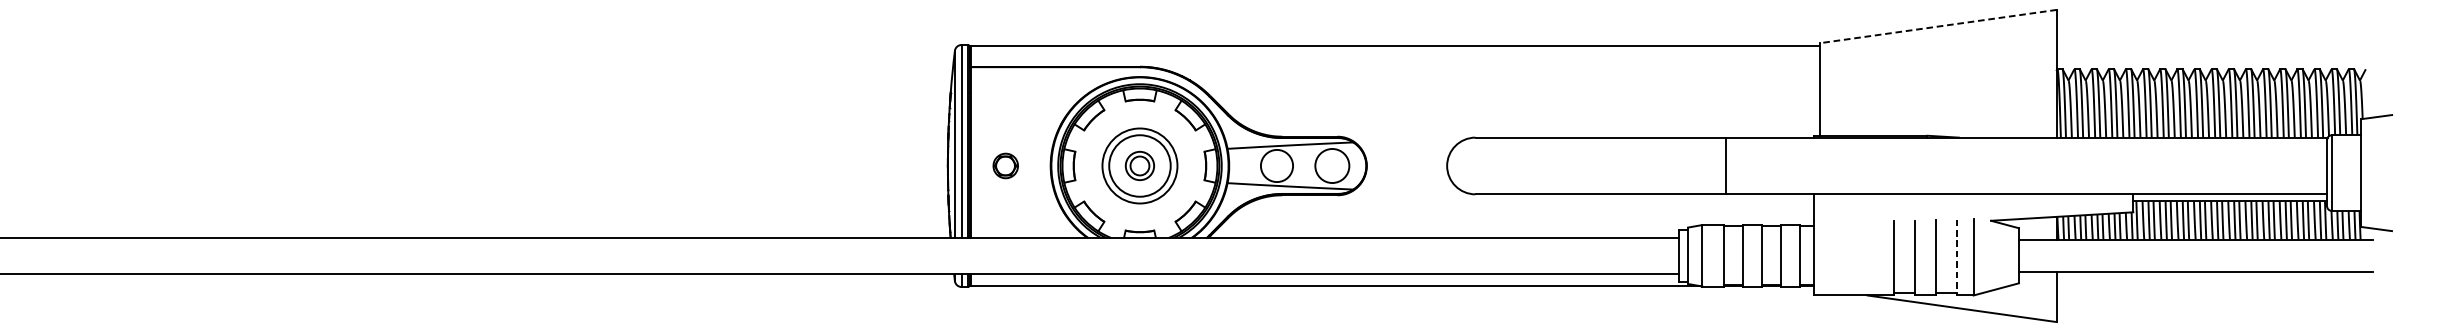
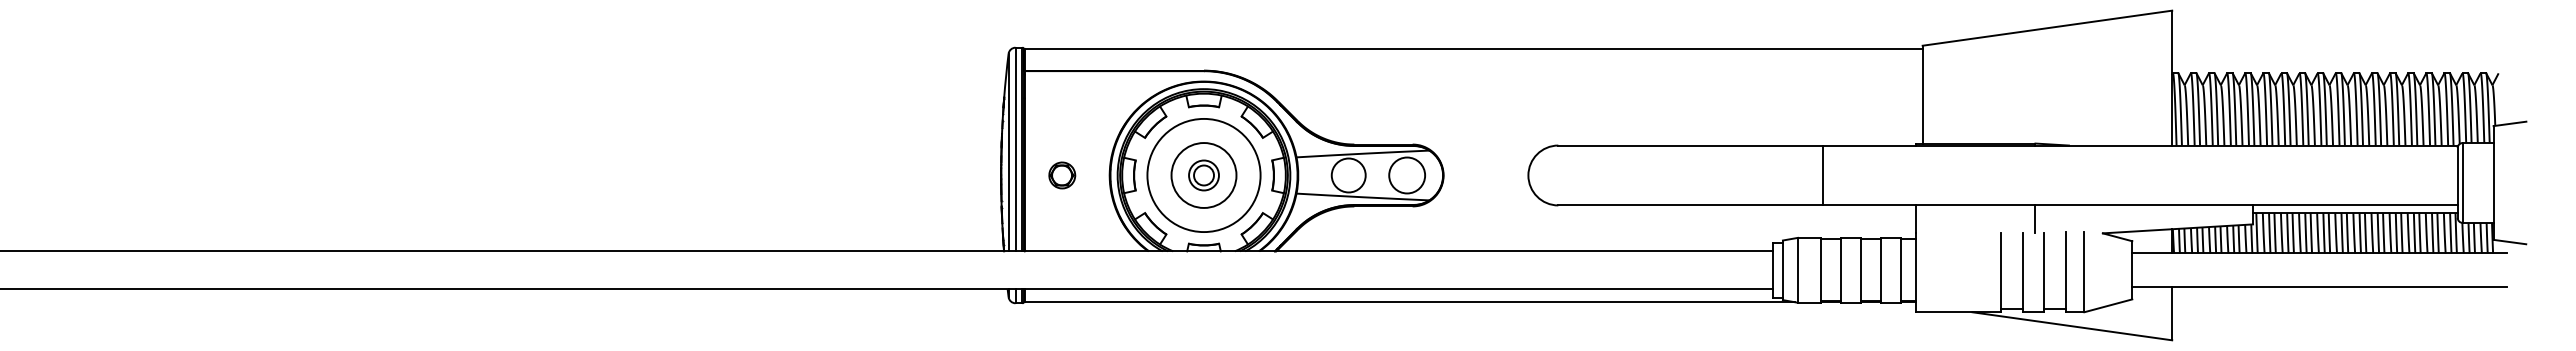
line: (1938, 26) -> (2047, 28), dashed -> solid
circle: (1139, 166) -> (1203, 175), size x1.43
line: (1927, 207) -> (2035, 219), added
line: (1956, 257) -> (2066, 272), dashed -> solid

